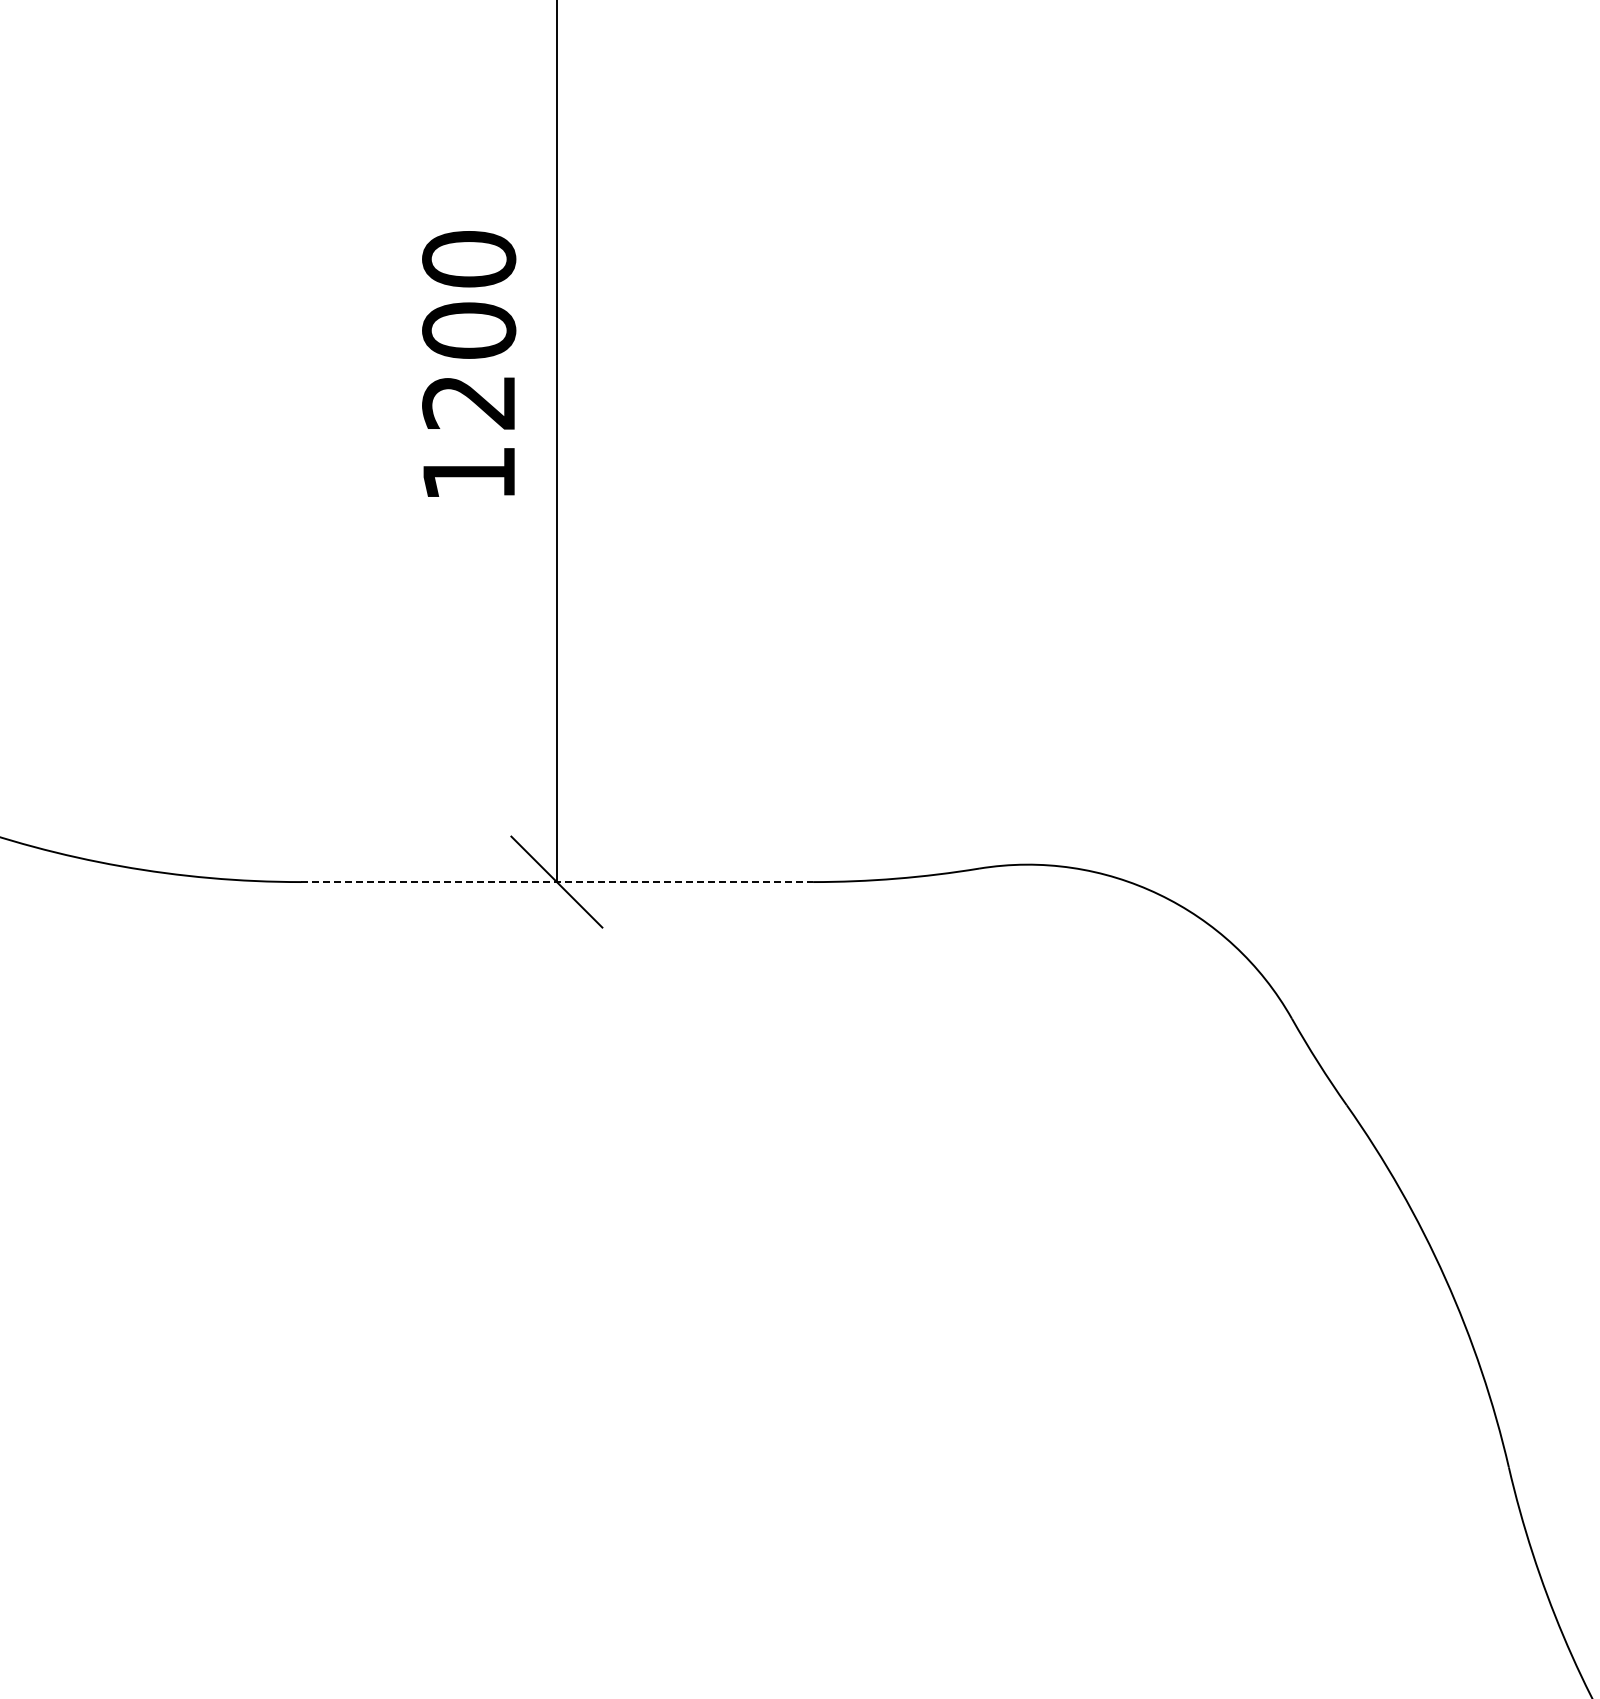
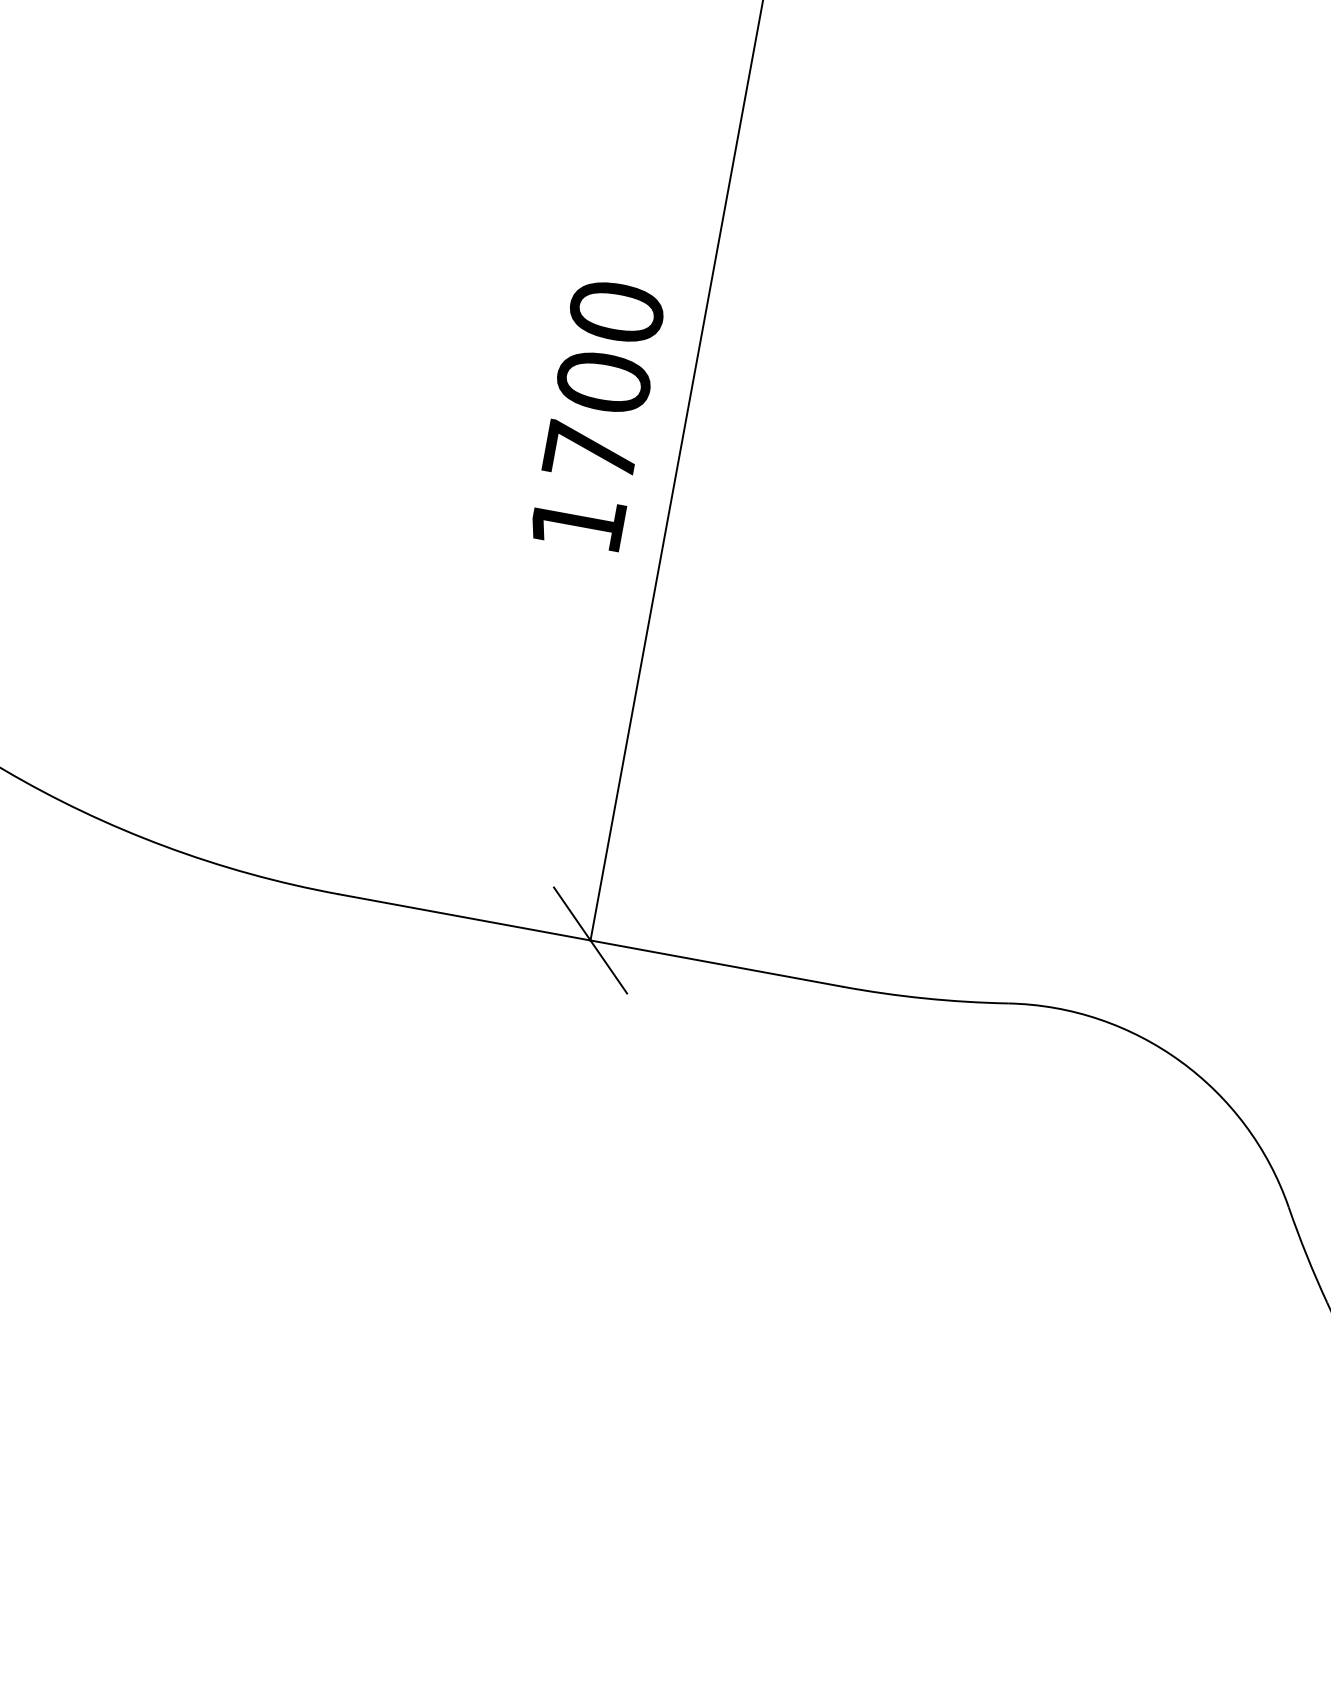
text: (468, 402) -> (590, 452), 1200 -> 1700
line: (557, 882) -> (591, 940), dashed -> solid

